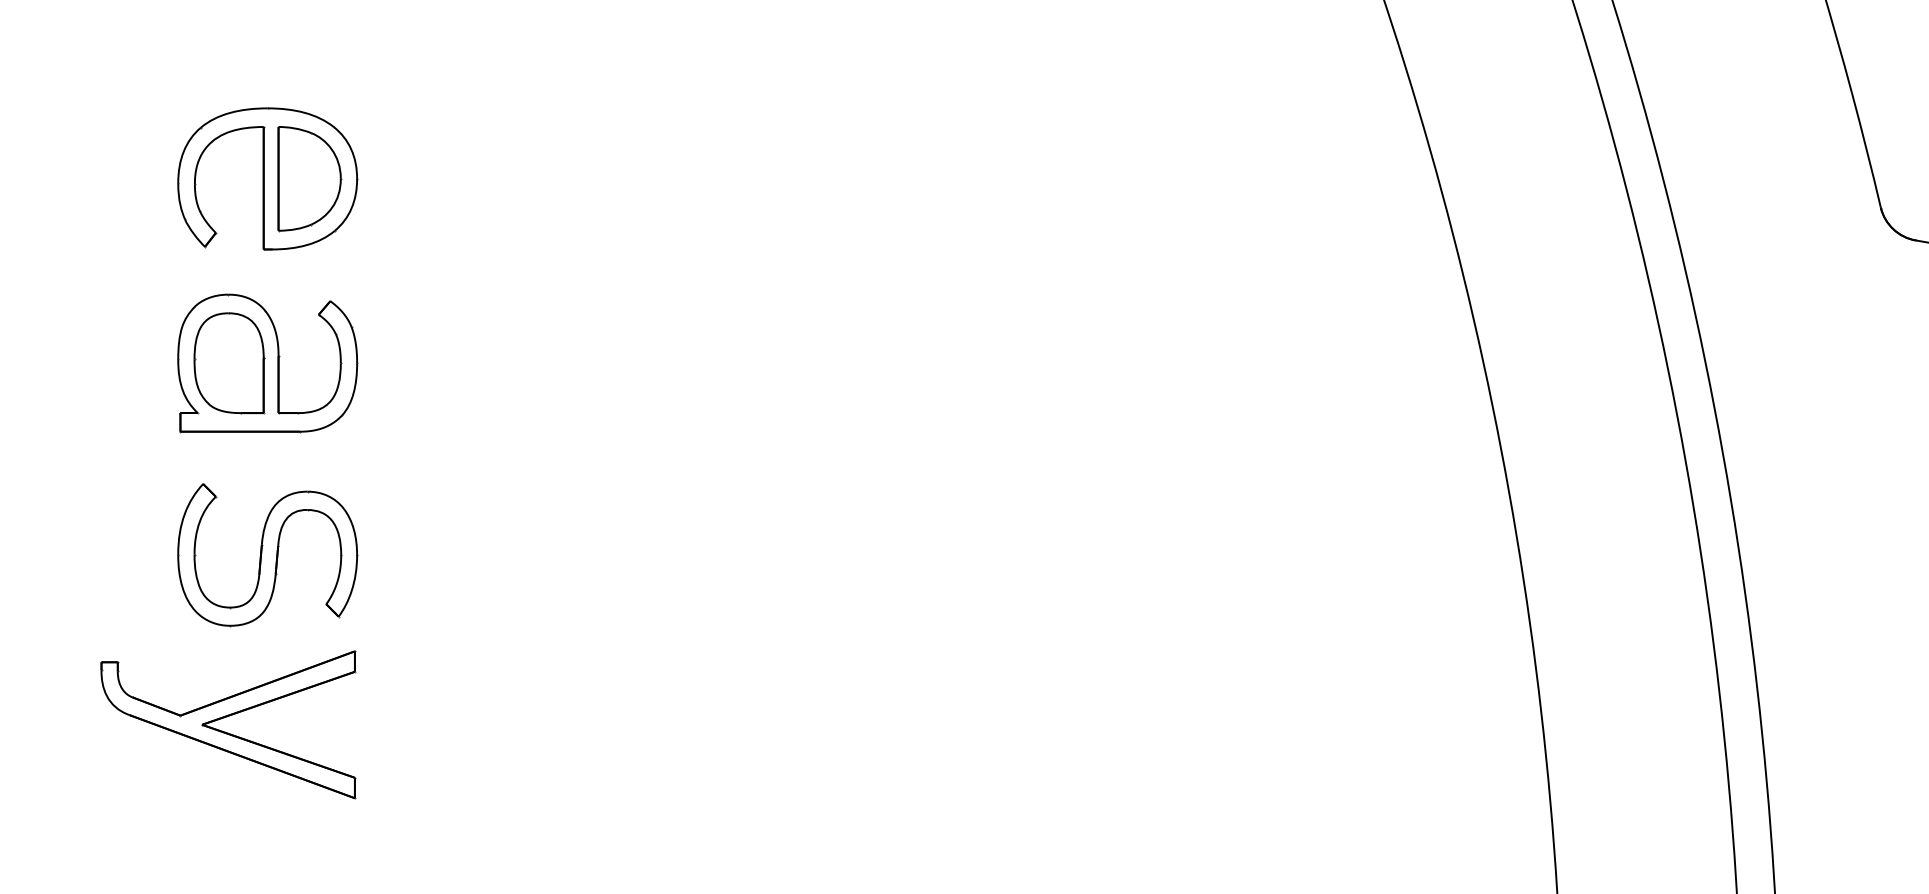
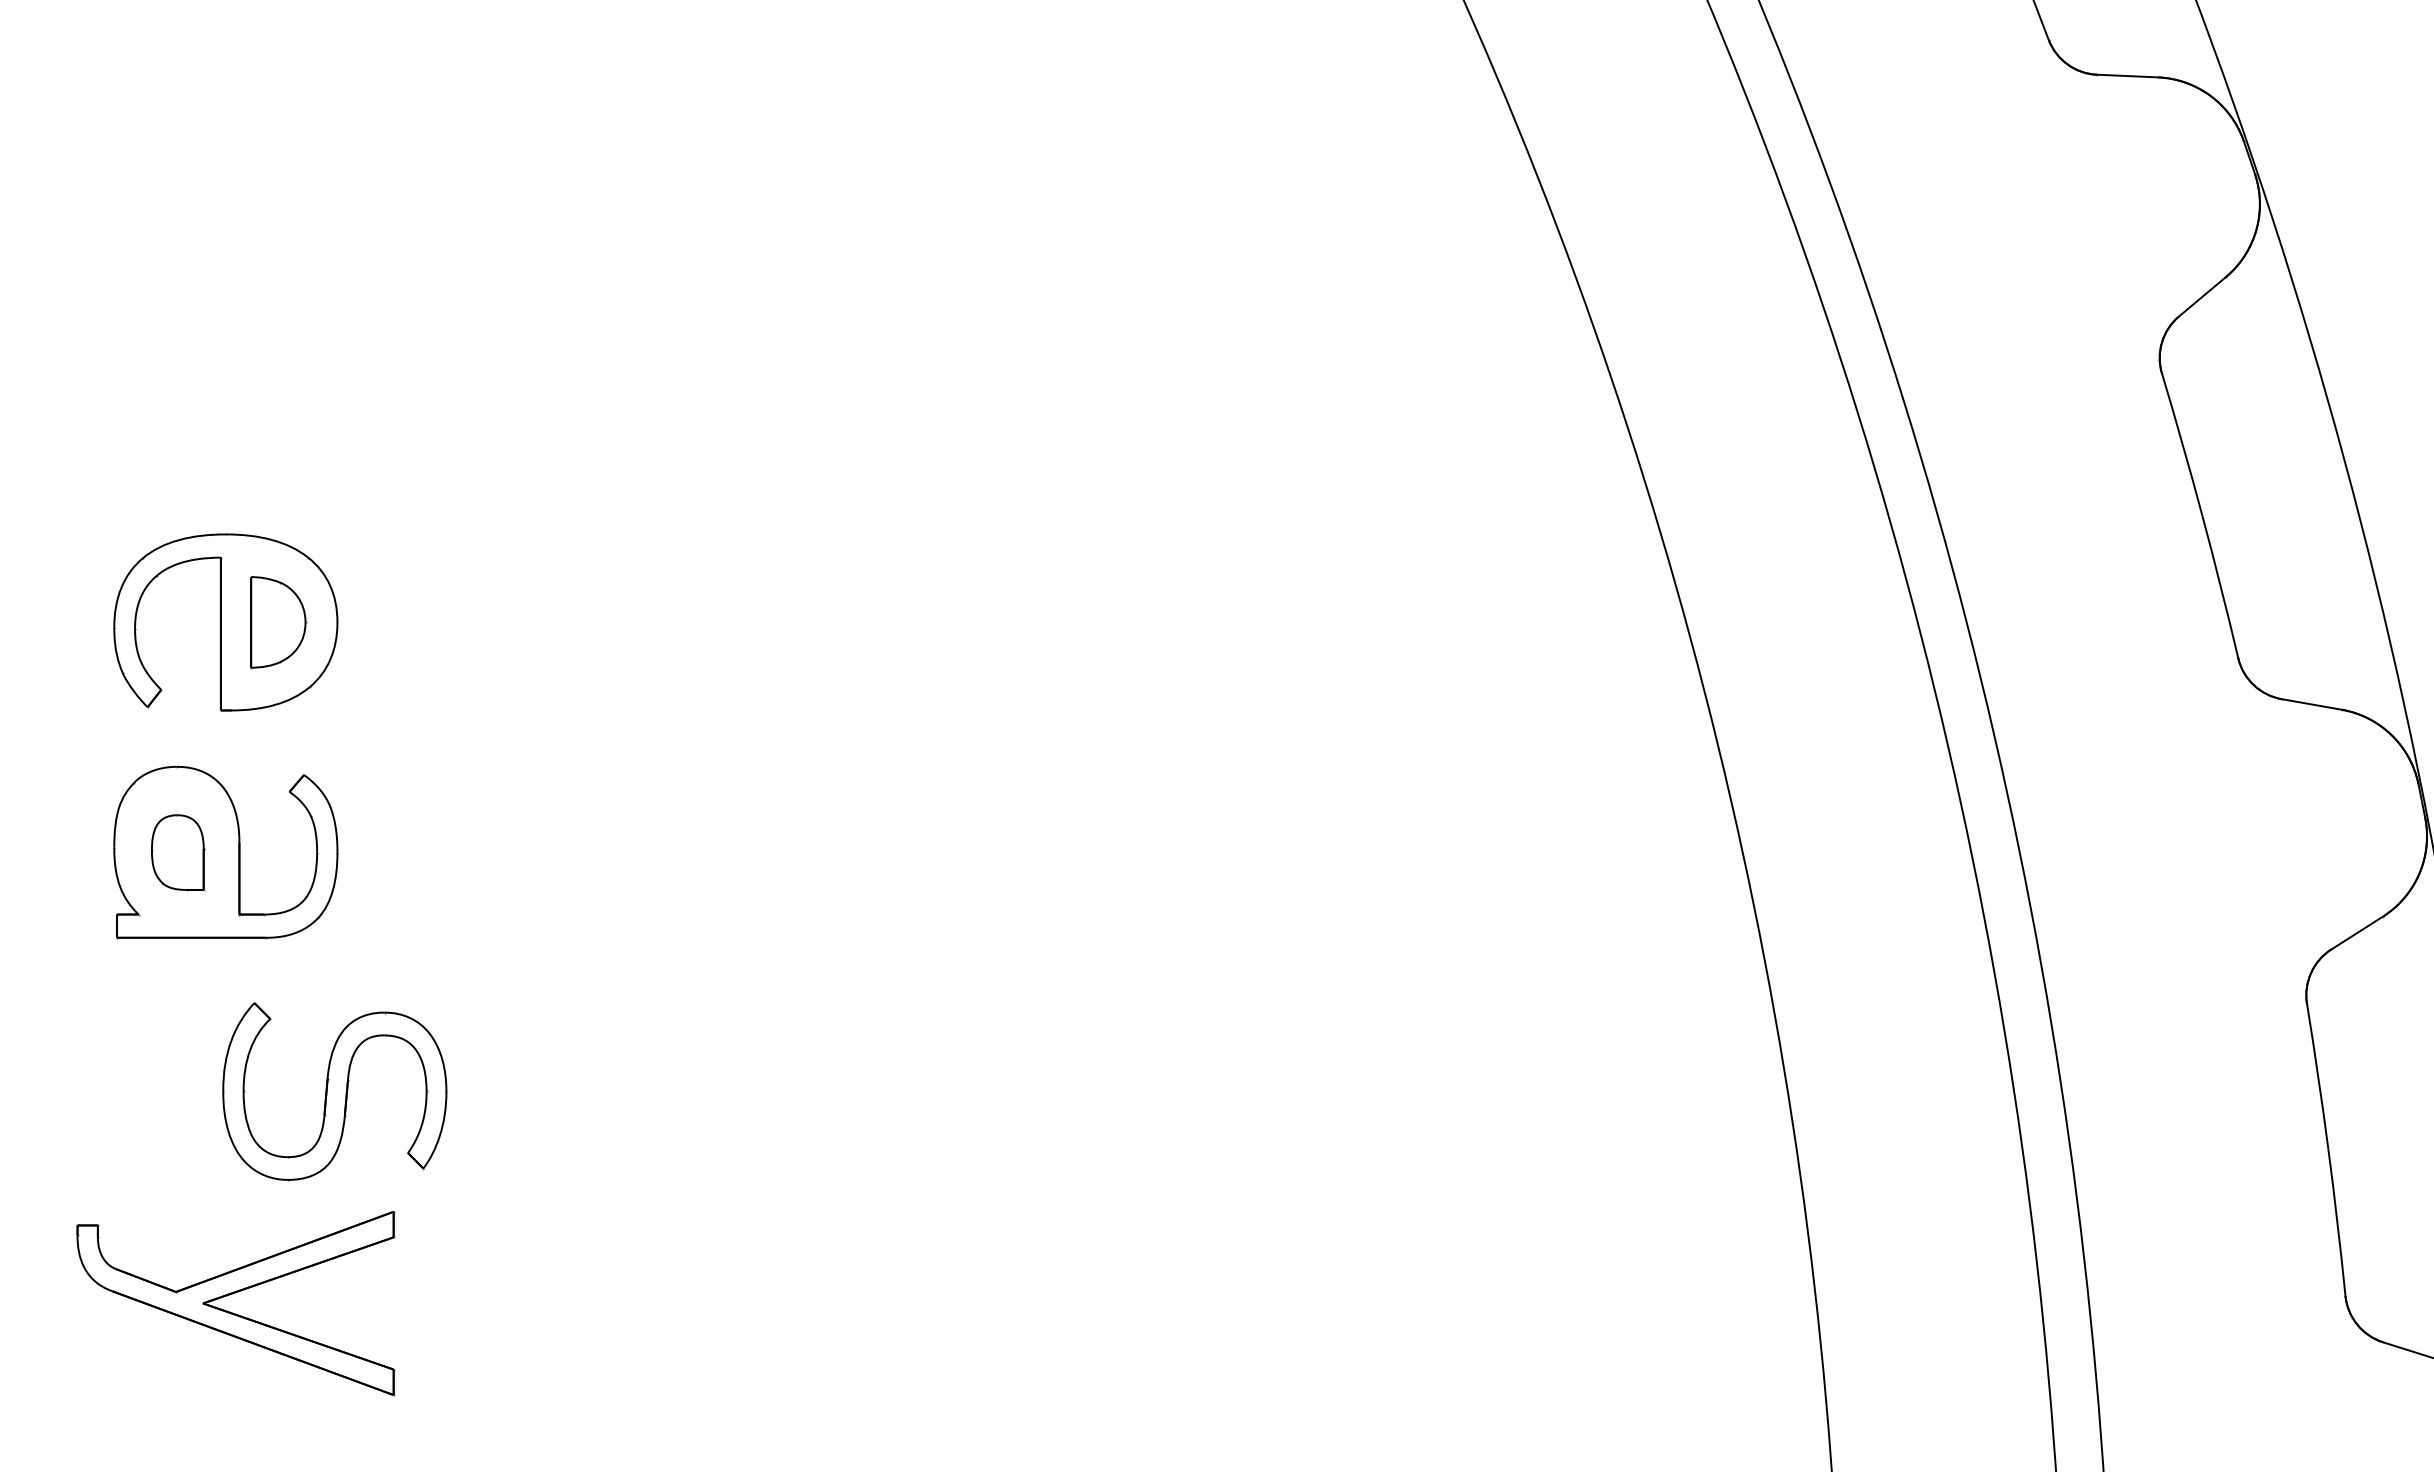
part: (309, 178) -> (278, 622), size x0.7
part: (228, 363) -> (177, 852), size x0.6
part: (267, 554) -> (334, 1091), moved
part: (224, 731) -> (230, 1311), moved

